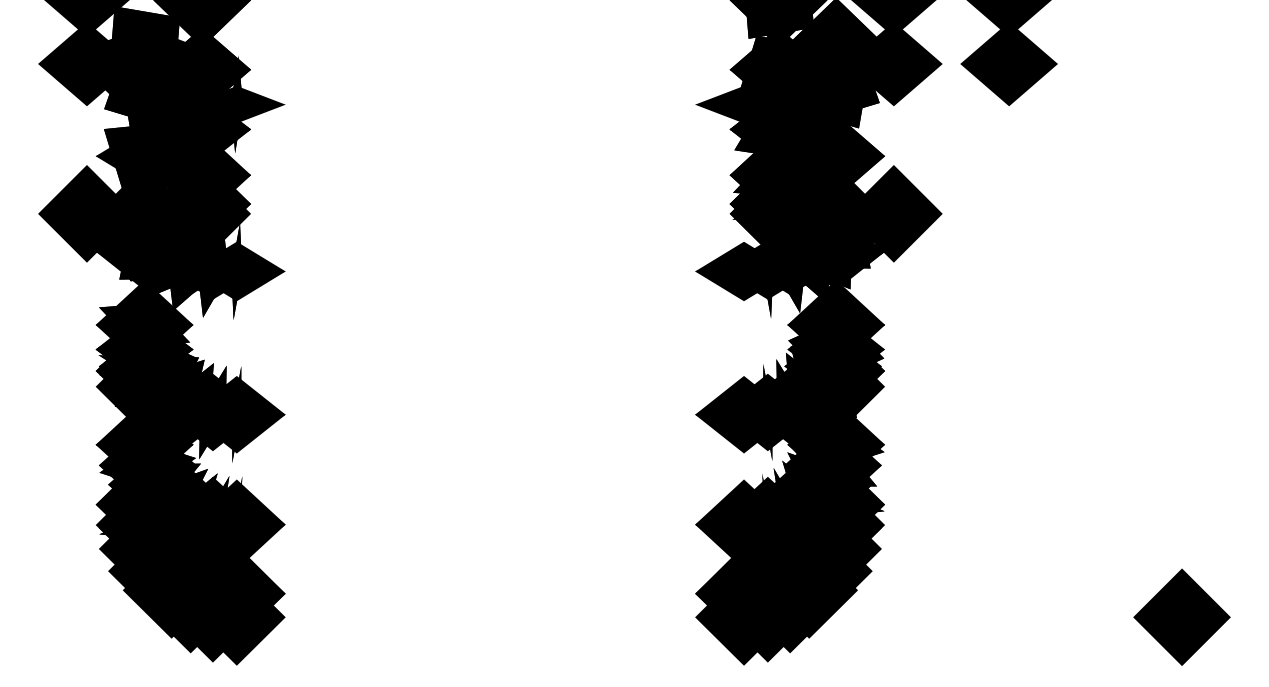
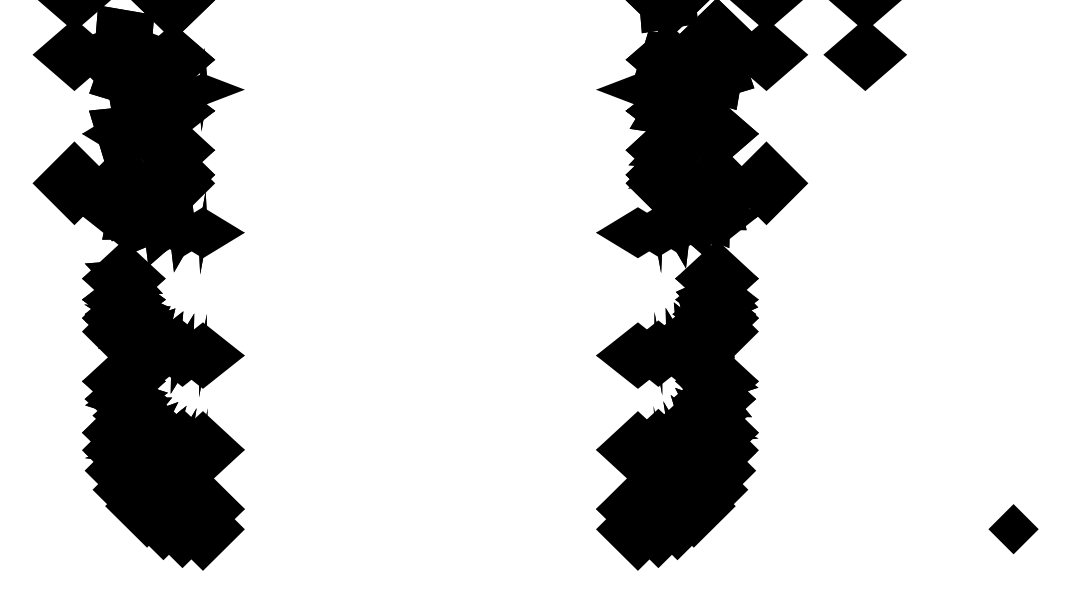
part: (1181, 616) -> (1013, 528), size x0.6

